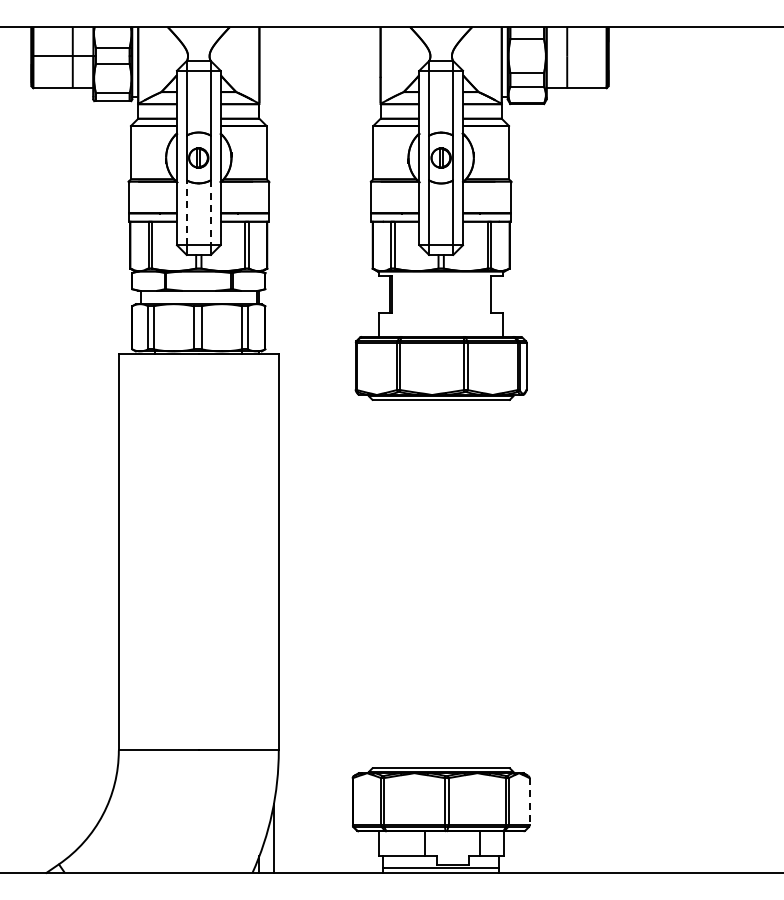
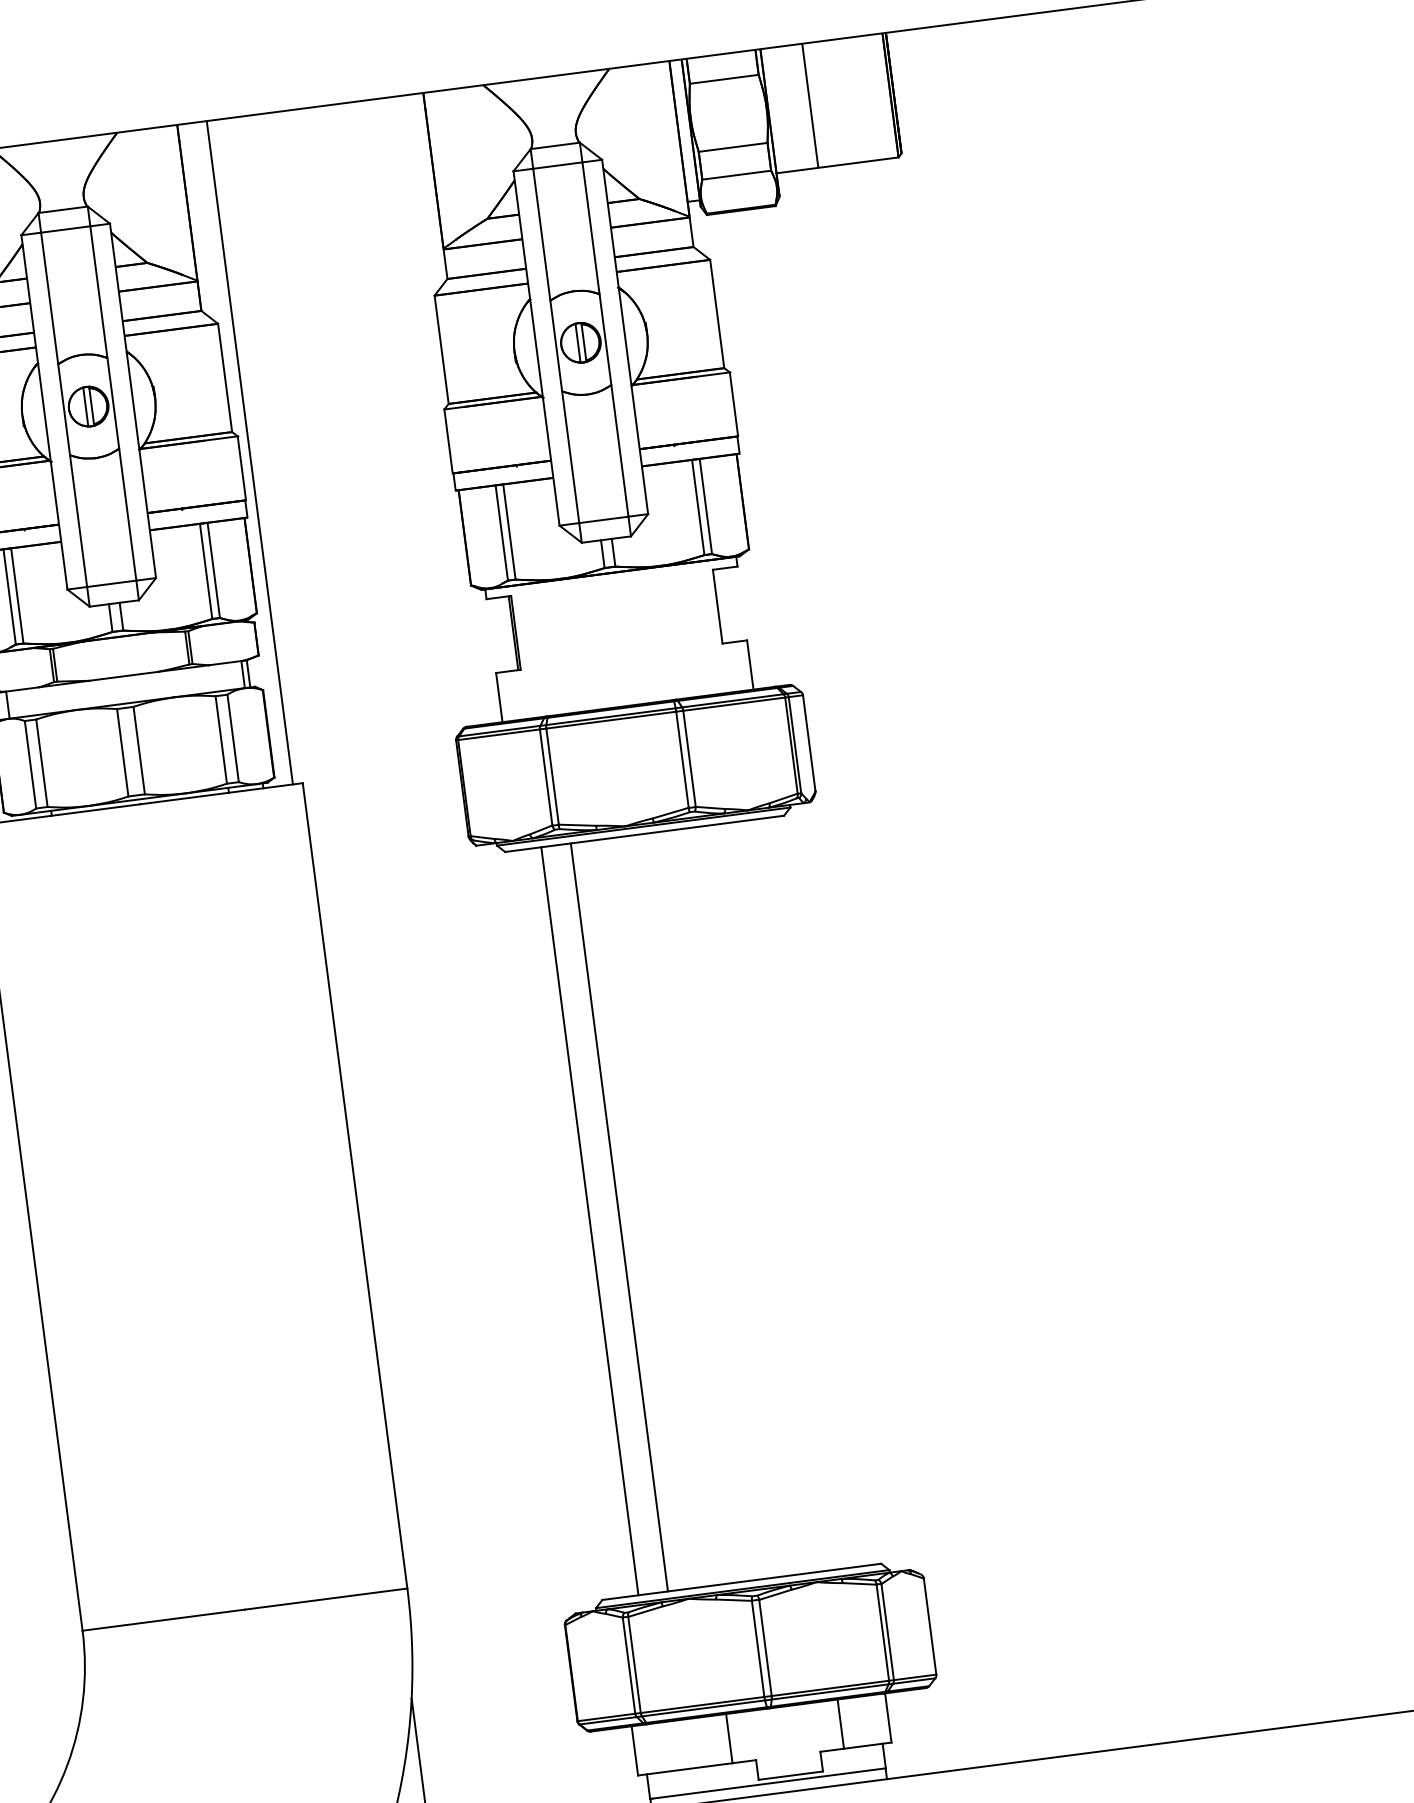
line: (273, 190) -> (248, 452), added
line: (186, 212) -> (78, 520), dashed -> solid
line: (210, 213) -> (127, 516), dashed -> solid
line: (390, 583) -> (590, 1220), added
line: (404, 583) -> (618, 1216), added
line: (529, 801) -> (929, 1626), dashed -> solid

